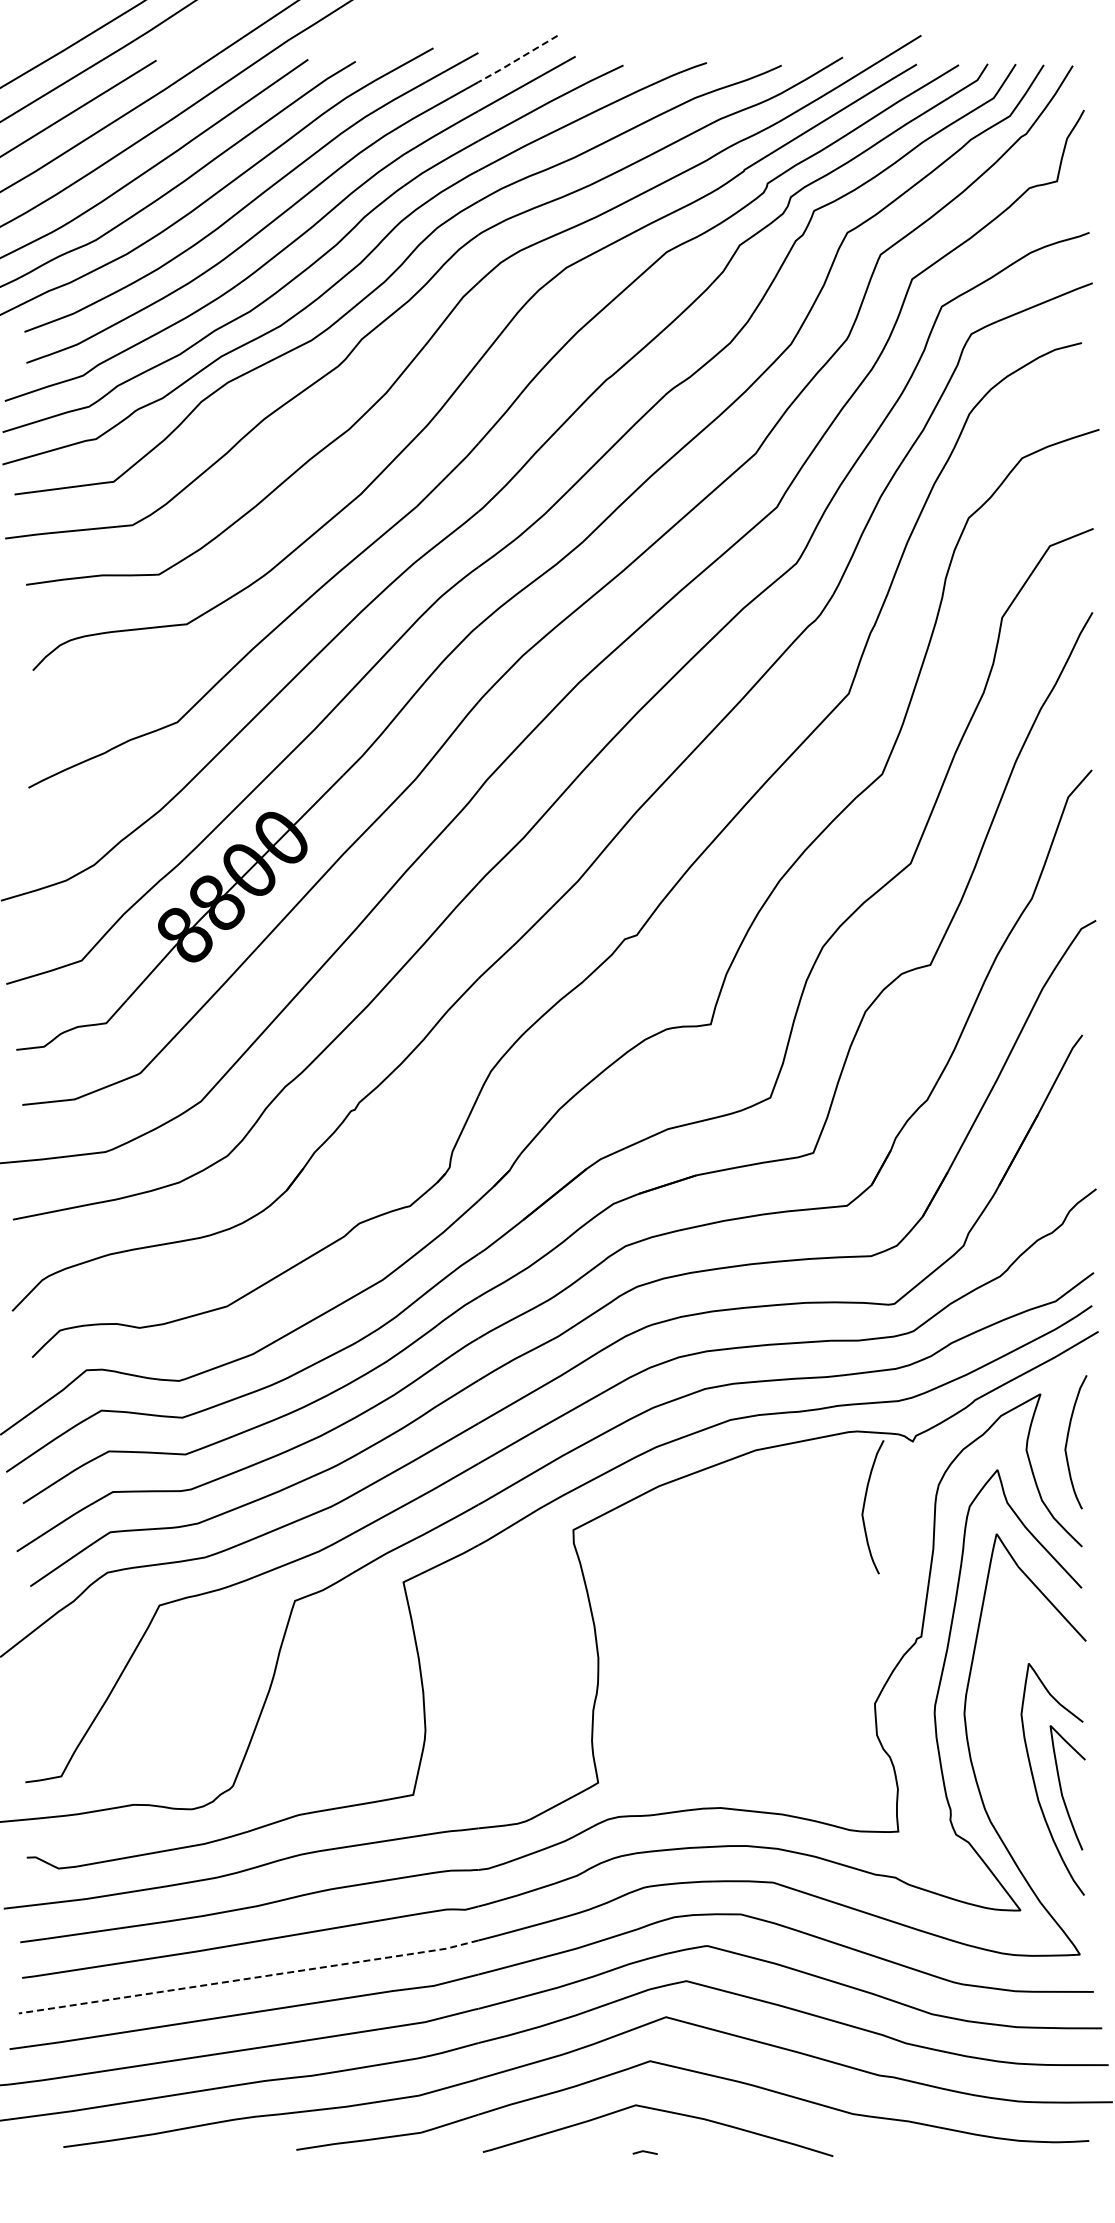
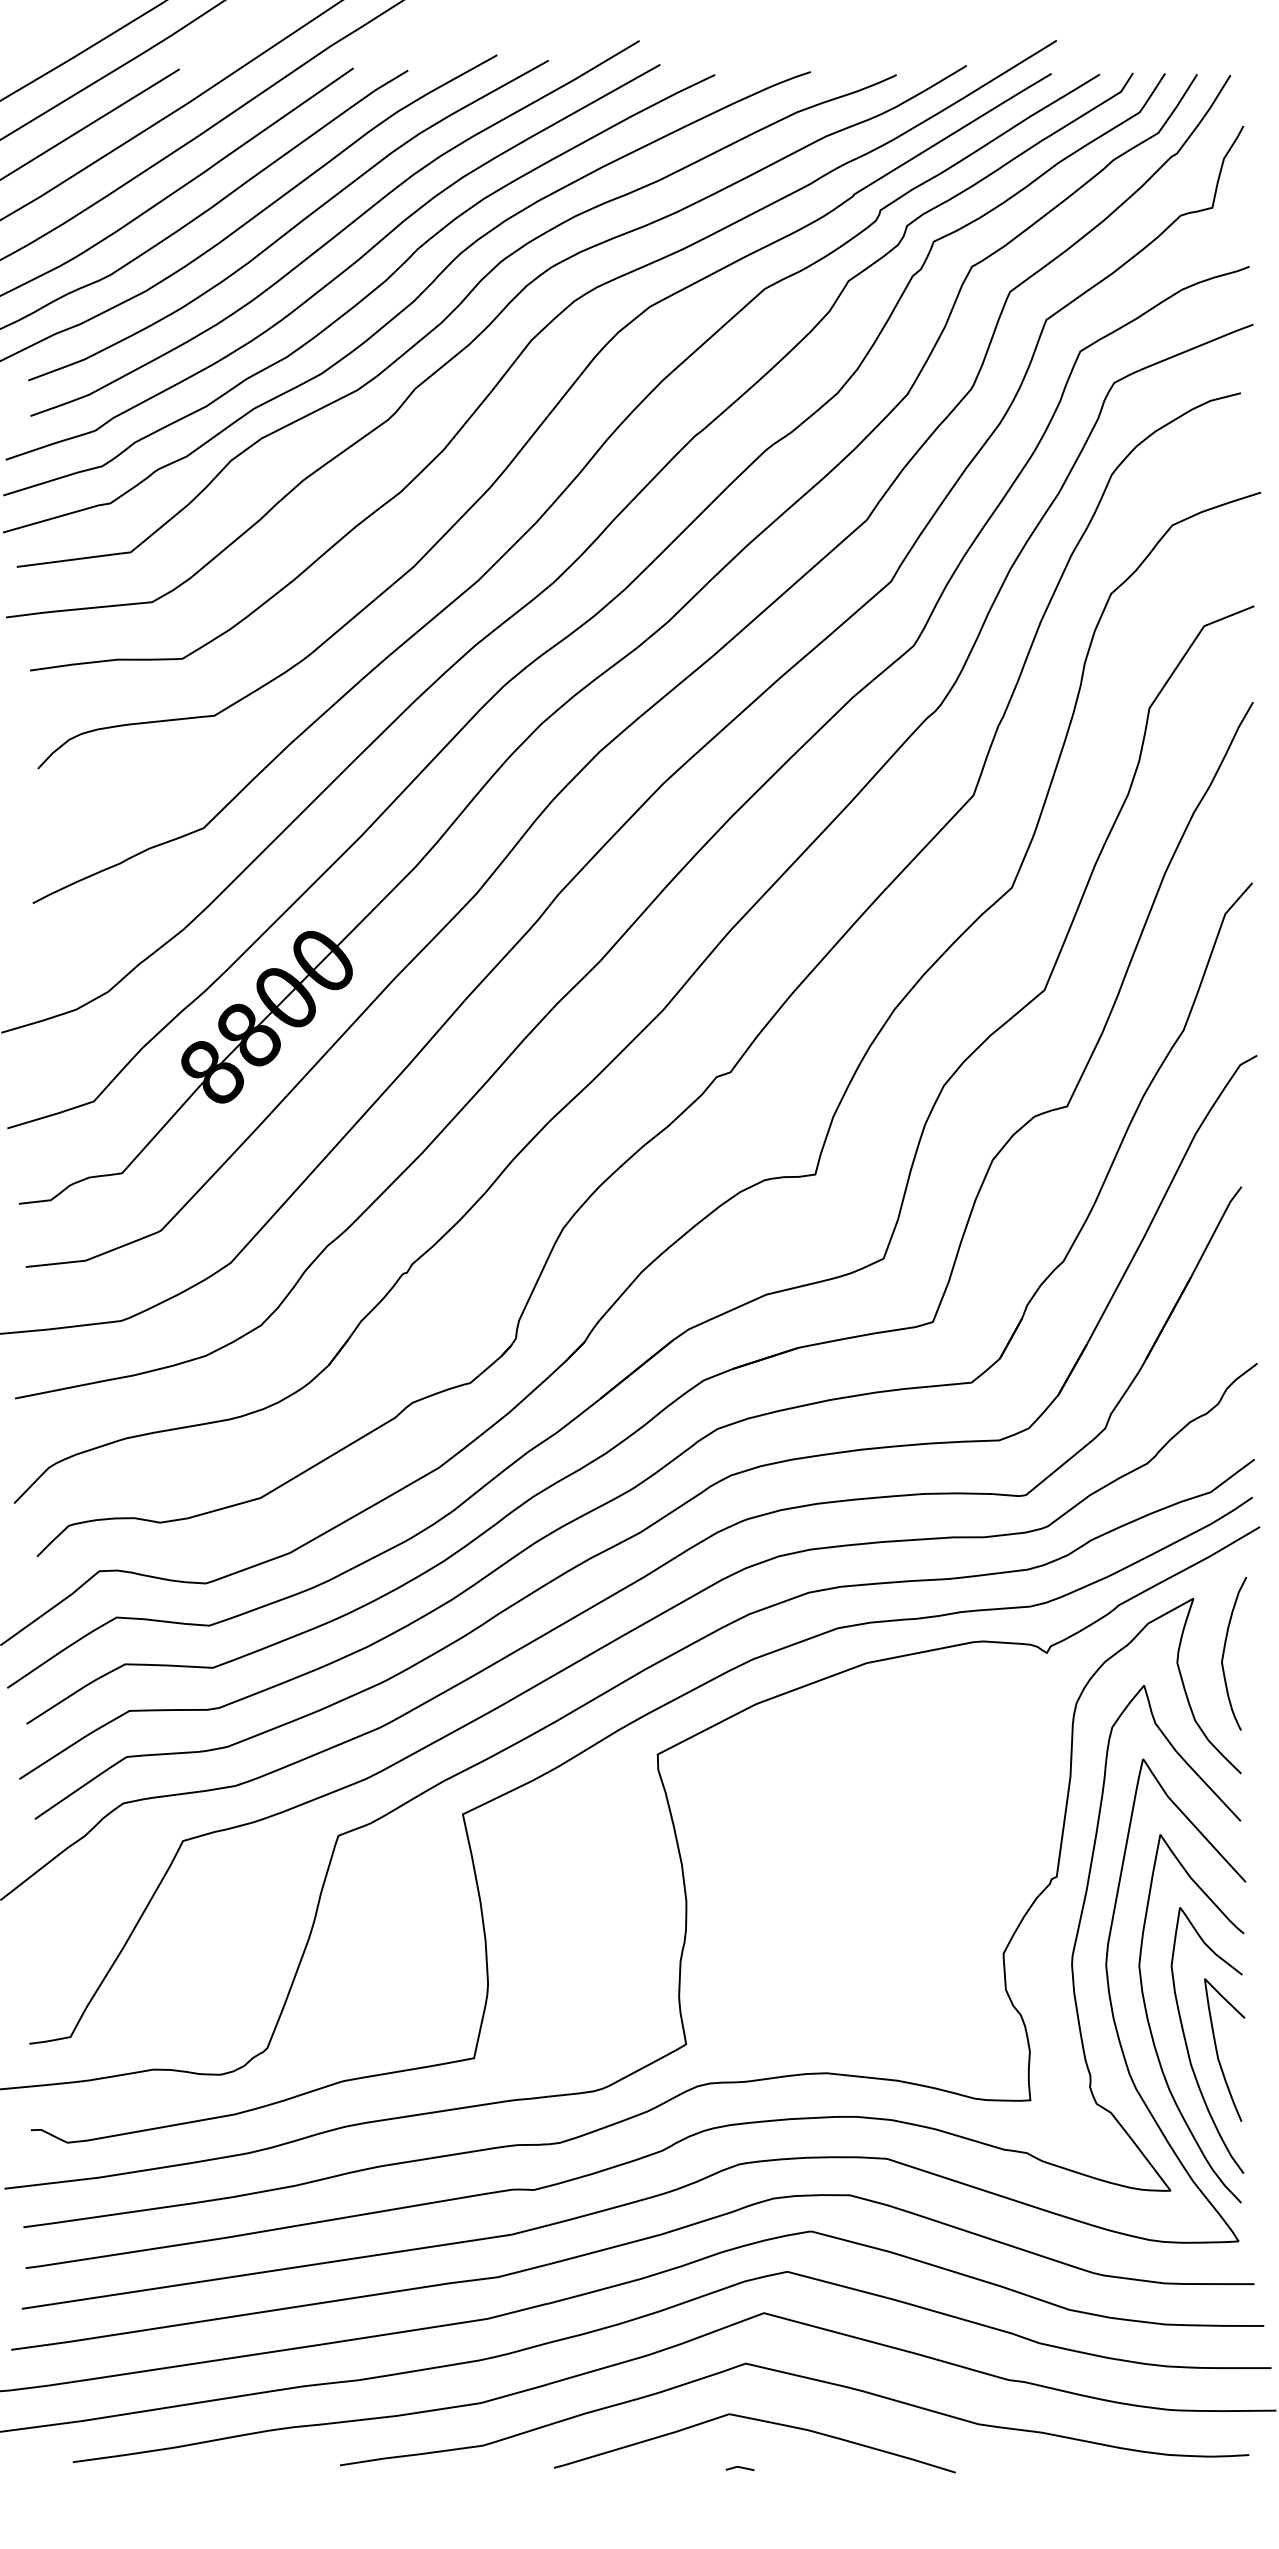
line: (517, 59) -> (593, 68), dashed -> solid
curve: (864, 1507) -> (991, 1728), removed
curve: (1003, 1767) -> (1150, 2026), added
line: (249, 1978) -> (286, 2268), dashed -> solid

